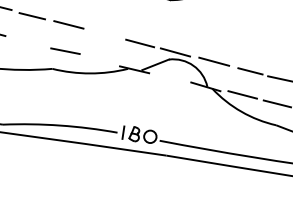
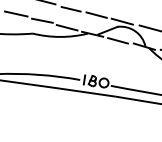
line: (105, 35) -> (71, 9), added
line: (29, 41) -> (16, 13), added
line: (99, 60) -> (67, 27), added
line: (169, 78) -> (117, 40), added

